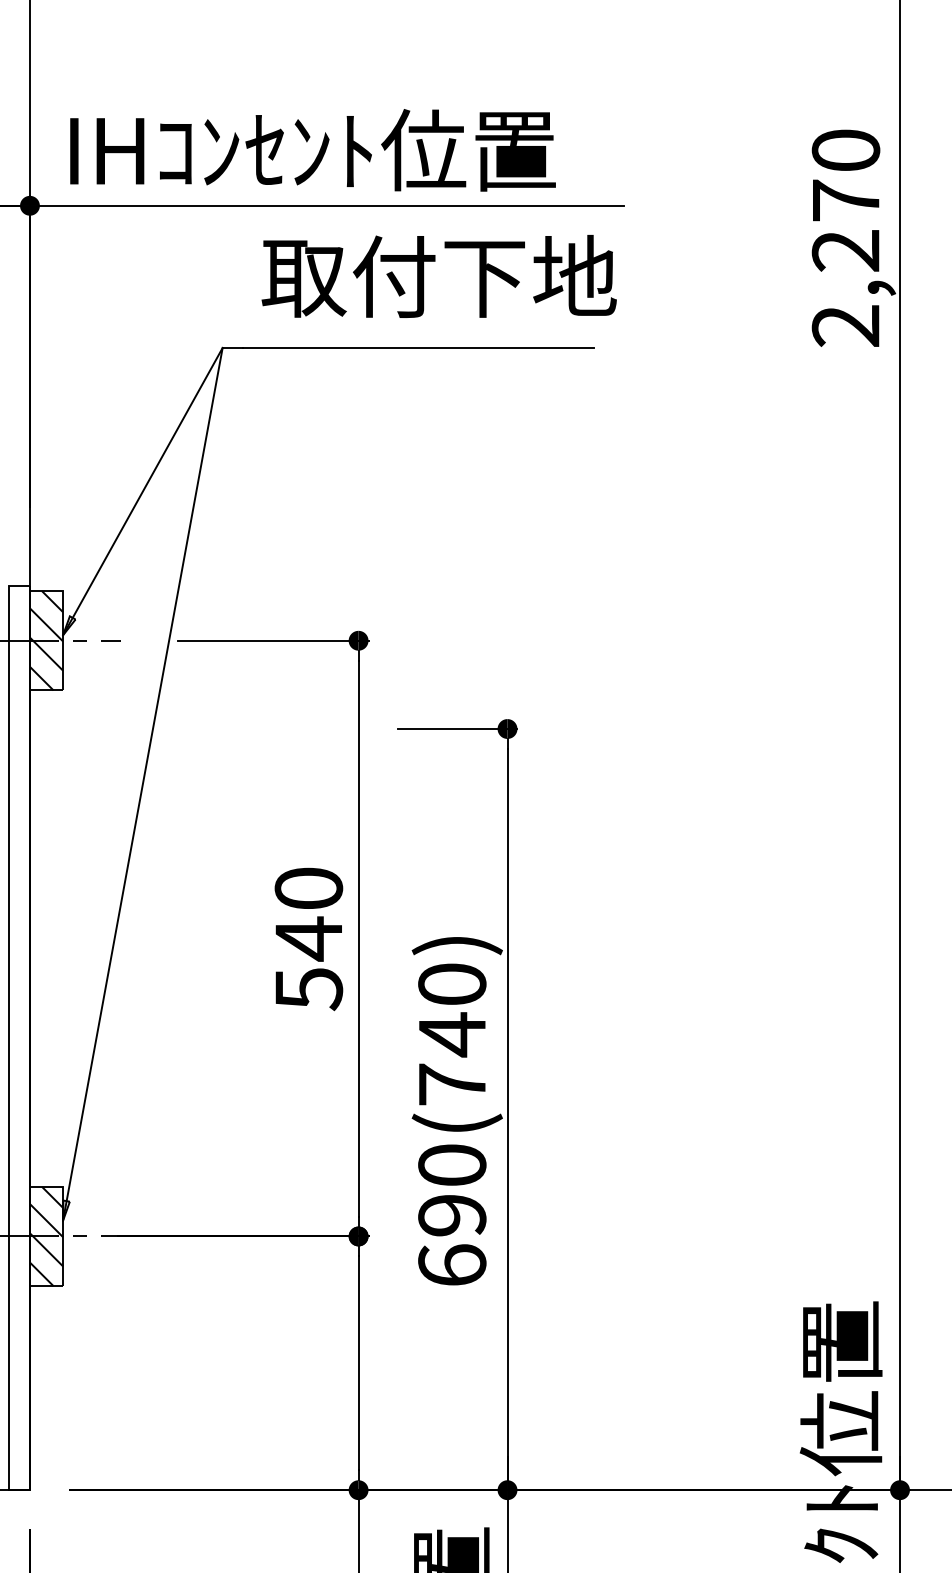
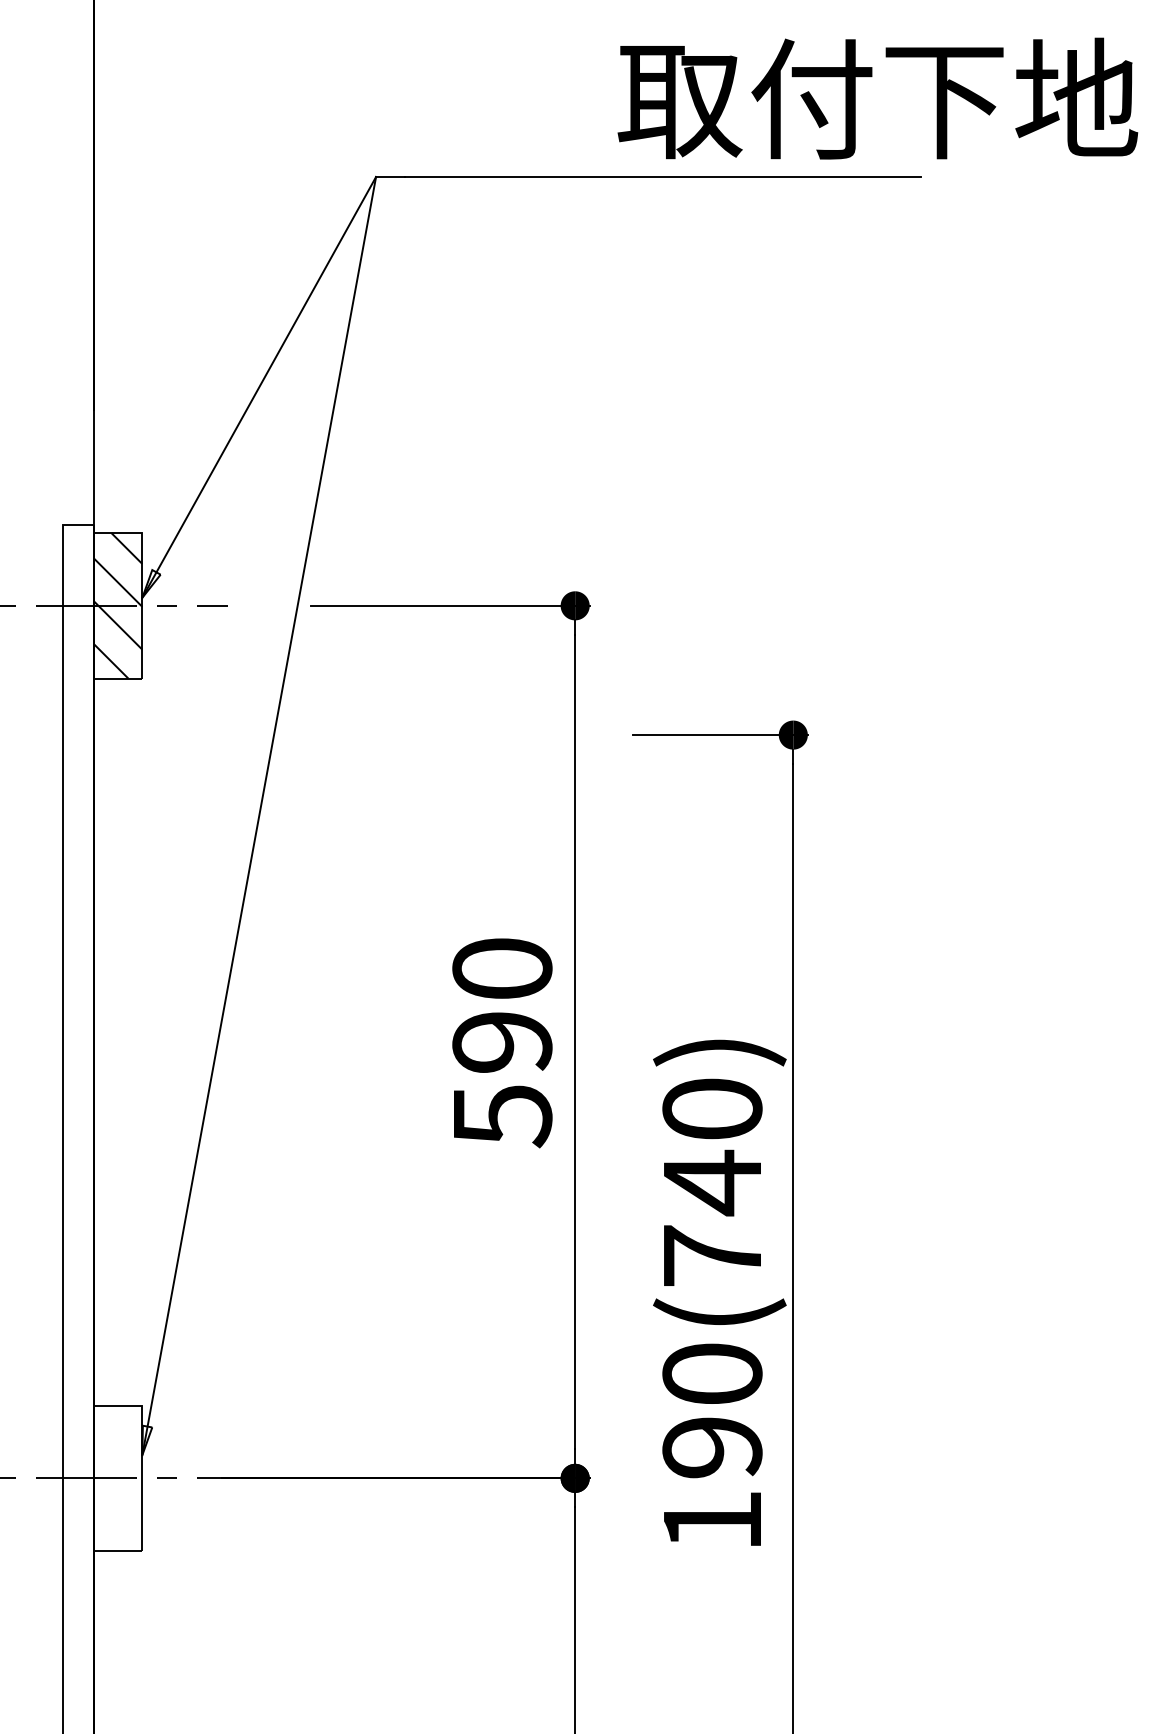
text: (438, 276) -> (876, 98), moved
text: (308, 938) -> (501, 1041), 540 -> 590
hatch: (46, 1236) -> (118, 1478), removed
text: (452, 1264) -> (712, 1519), 690(740) -> 190(740)

